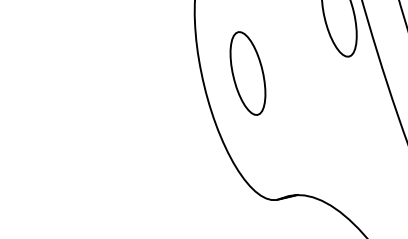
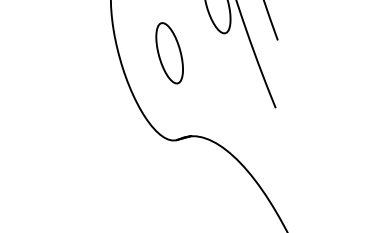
part: (247, 73) -> (169, 53), moved

